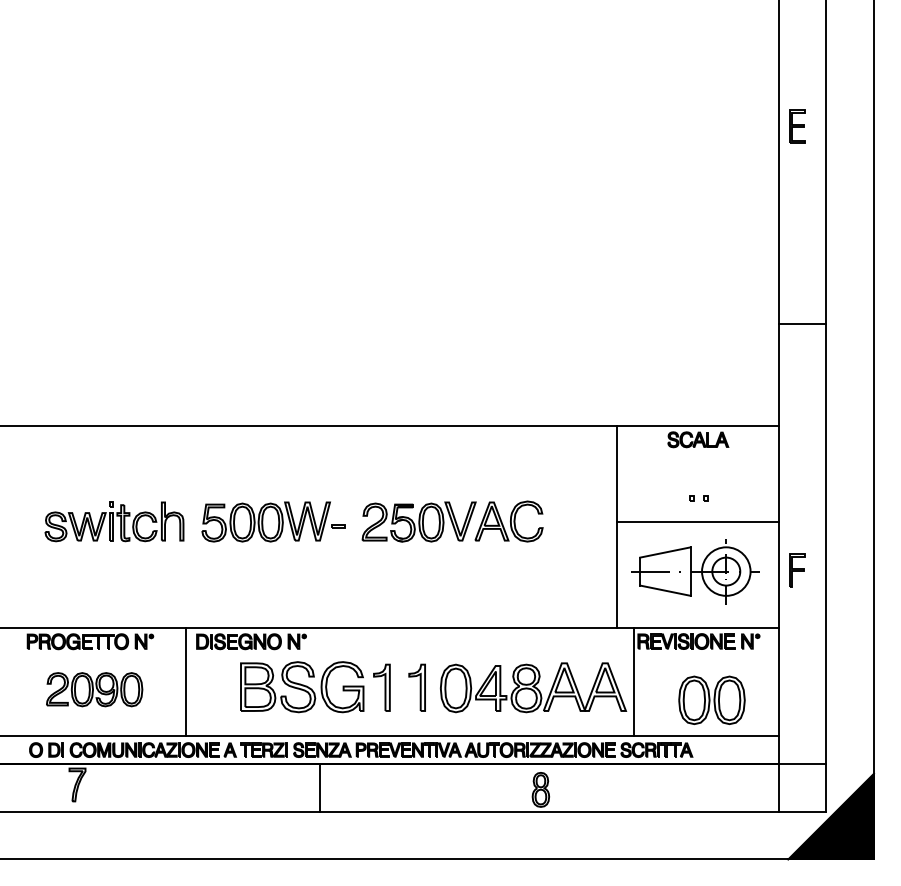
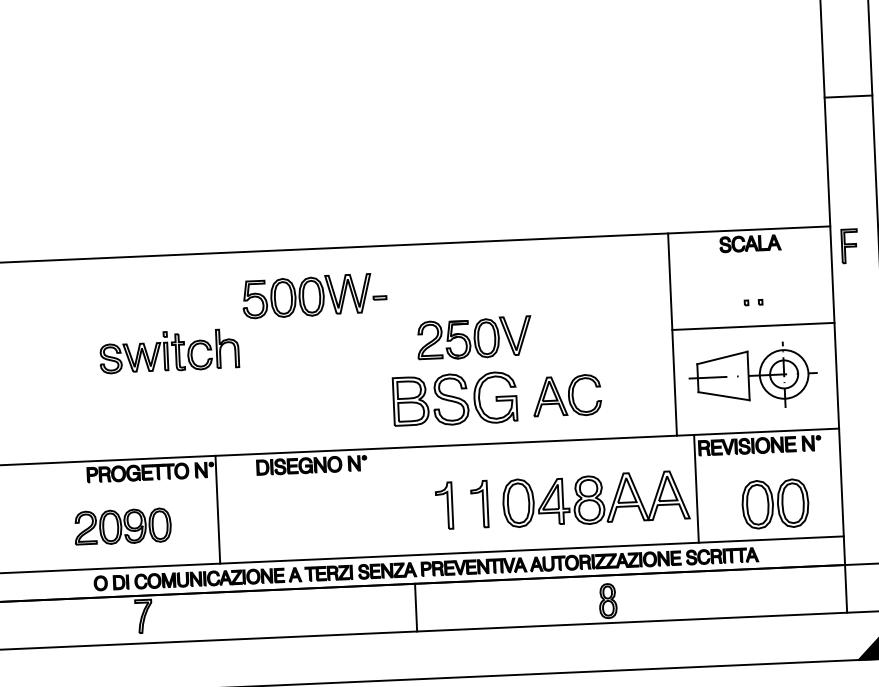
line: (802, 324) -> (848, 96), moved
part: (273, 521) -> (314, 295), moved
part: (508, 521) -> (566, 395), moved
part: (797, 570) -> (849, 246), moved
line: (185, 681) -> (217, 509), moved
part: (302, 687) -> (455, 399), moved
part: (94, 689) -> (122, 526), moved
line: (320, 787) -> (416, 607), moved

